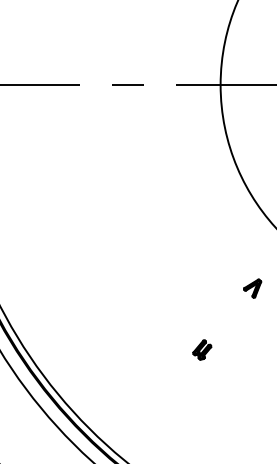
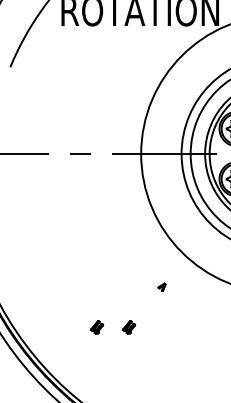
part: (251, 288) -> (161, 287), size x0.6
part: (153, 350) -> (97, 327), added

